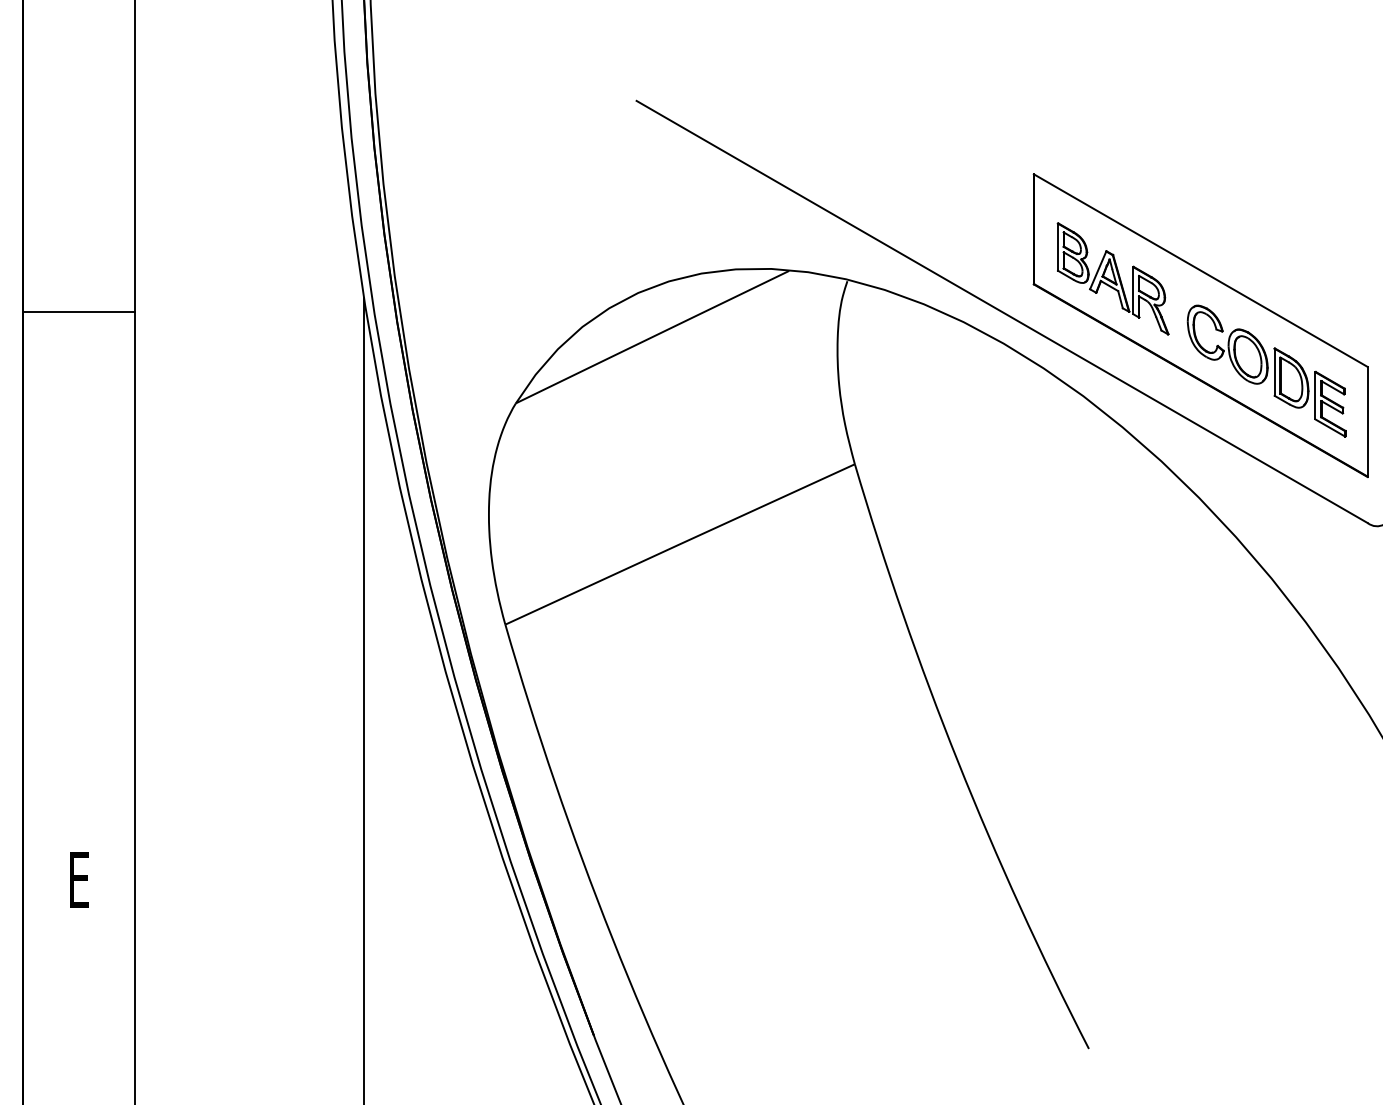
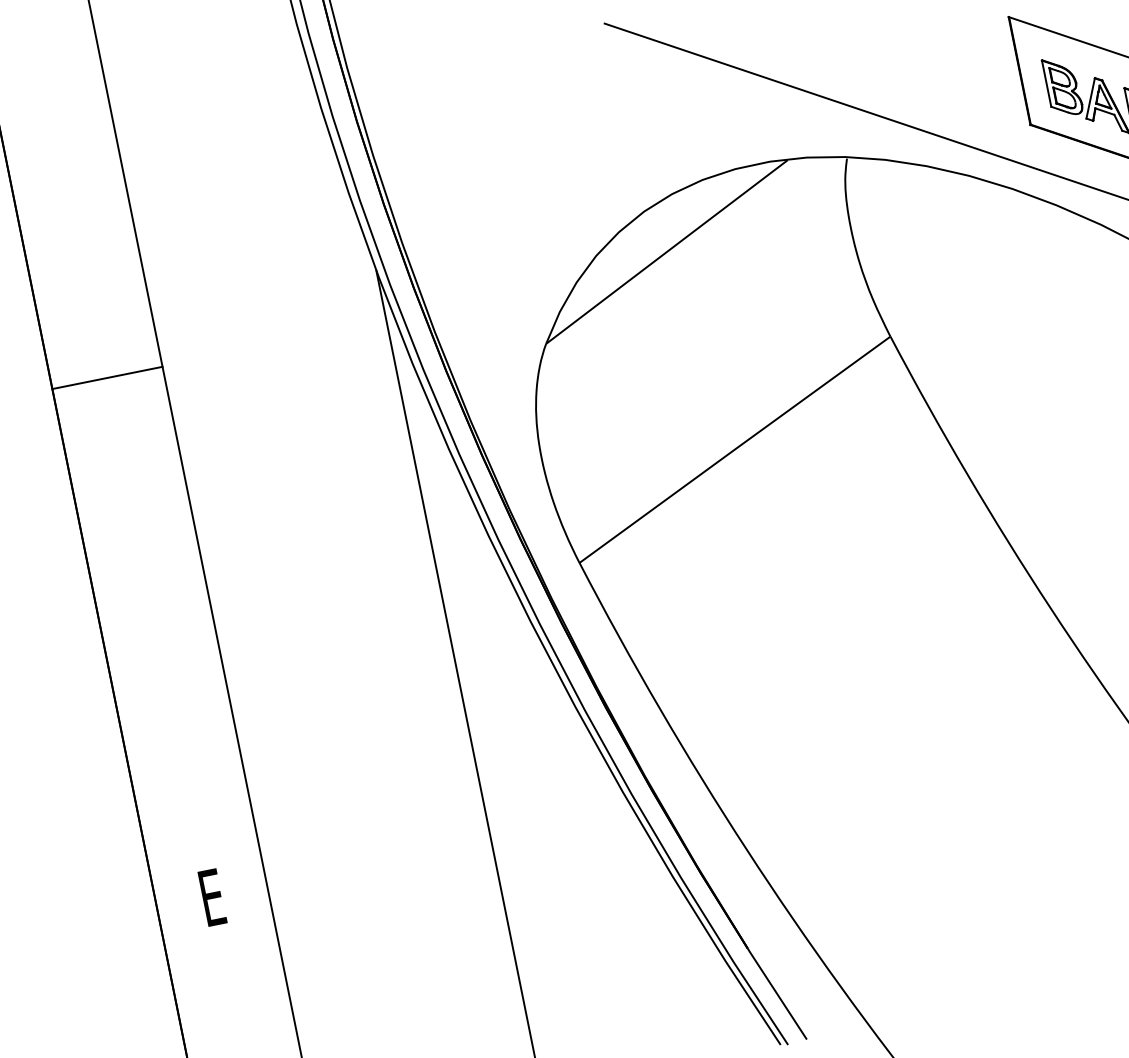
line: (78, 311) -> (106, 377), moved

